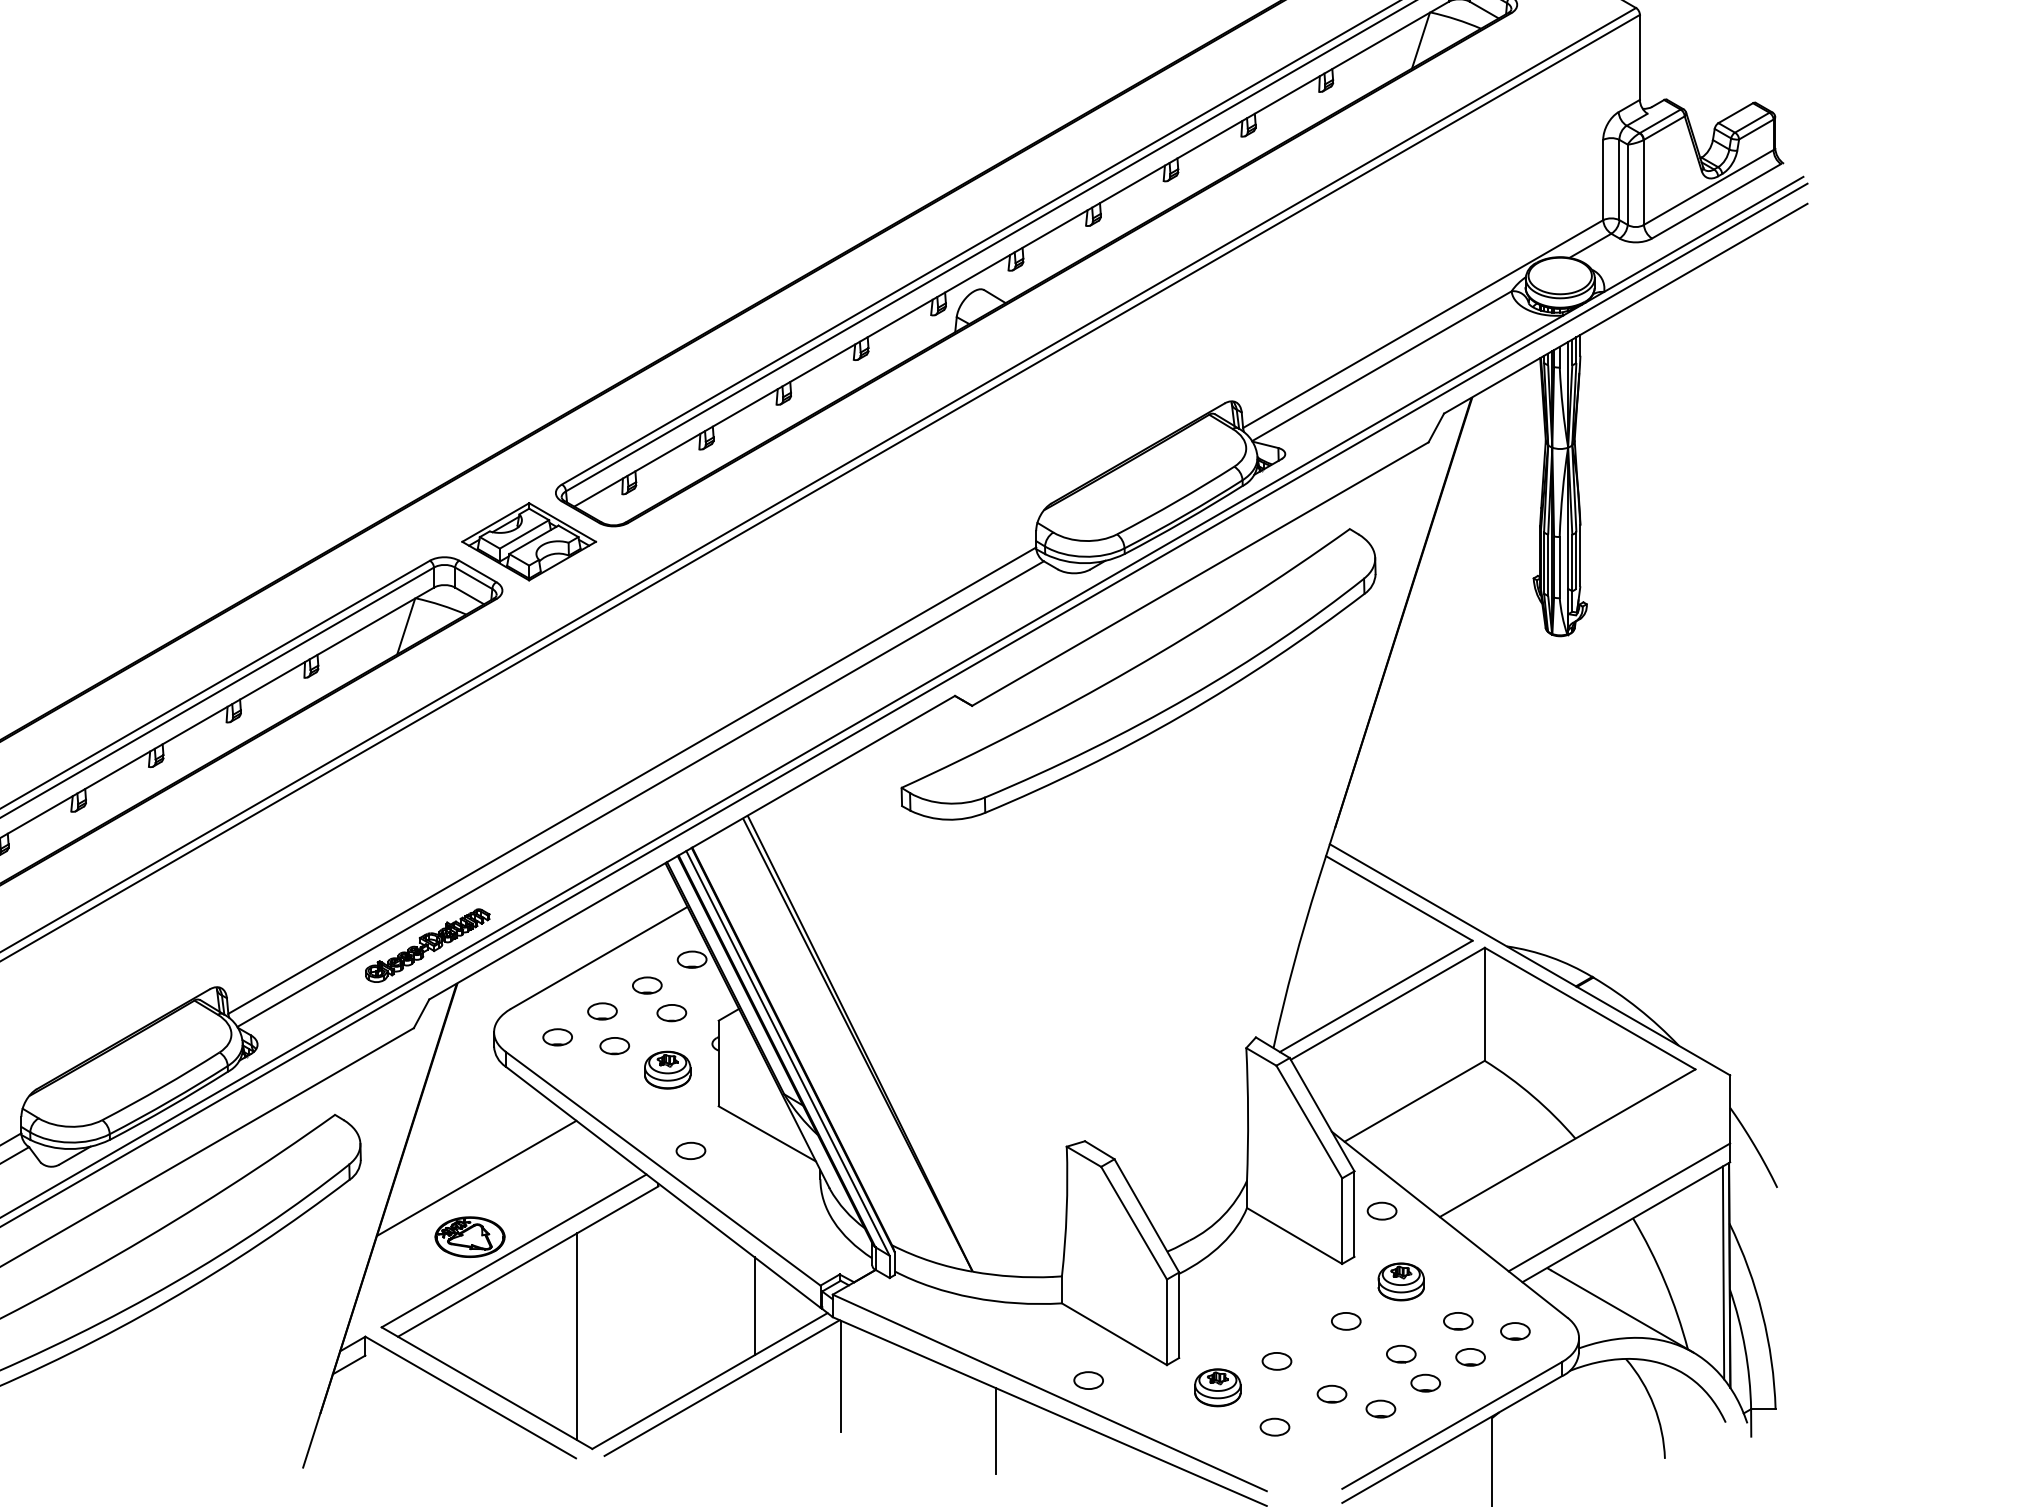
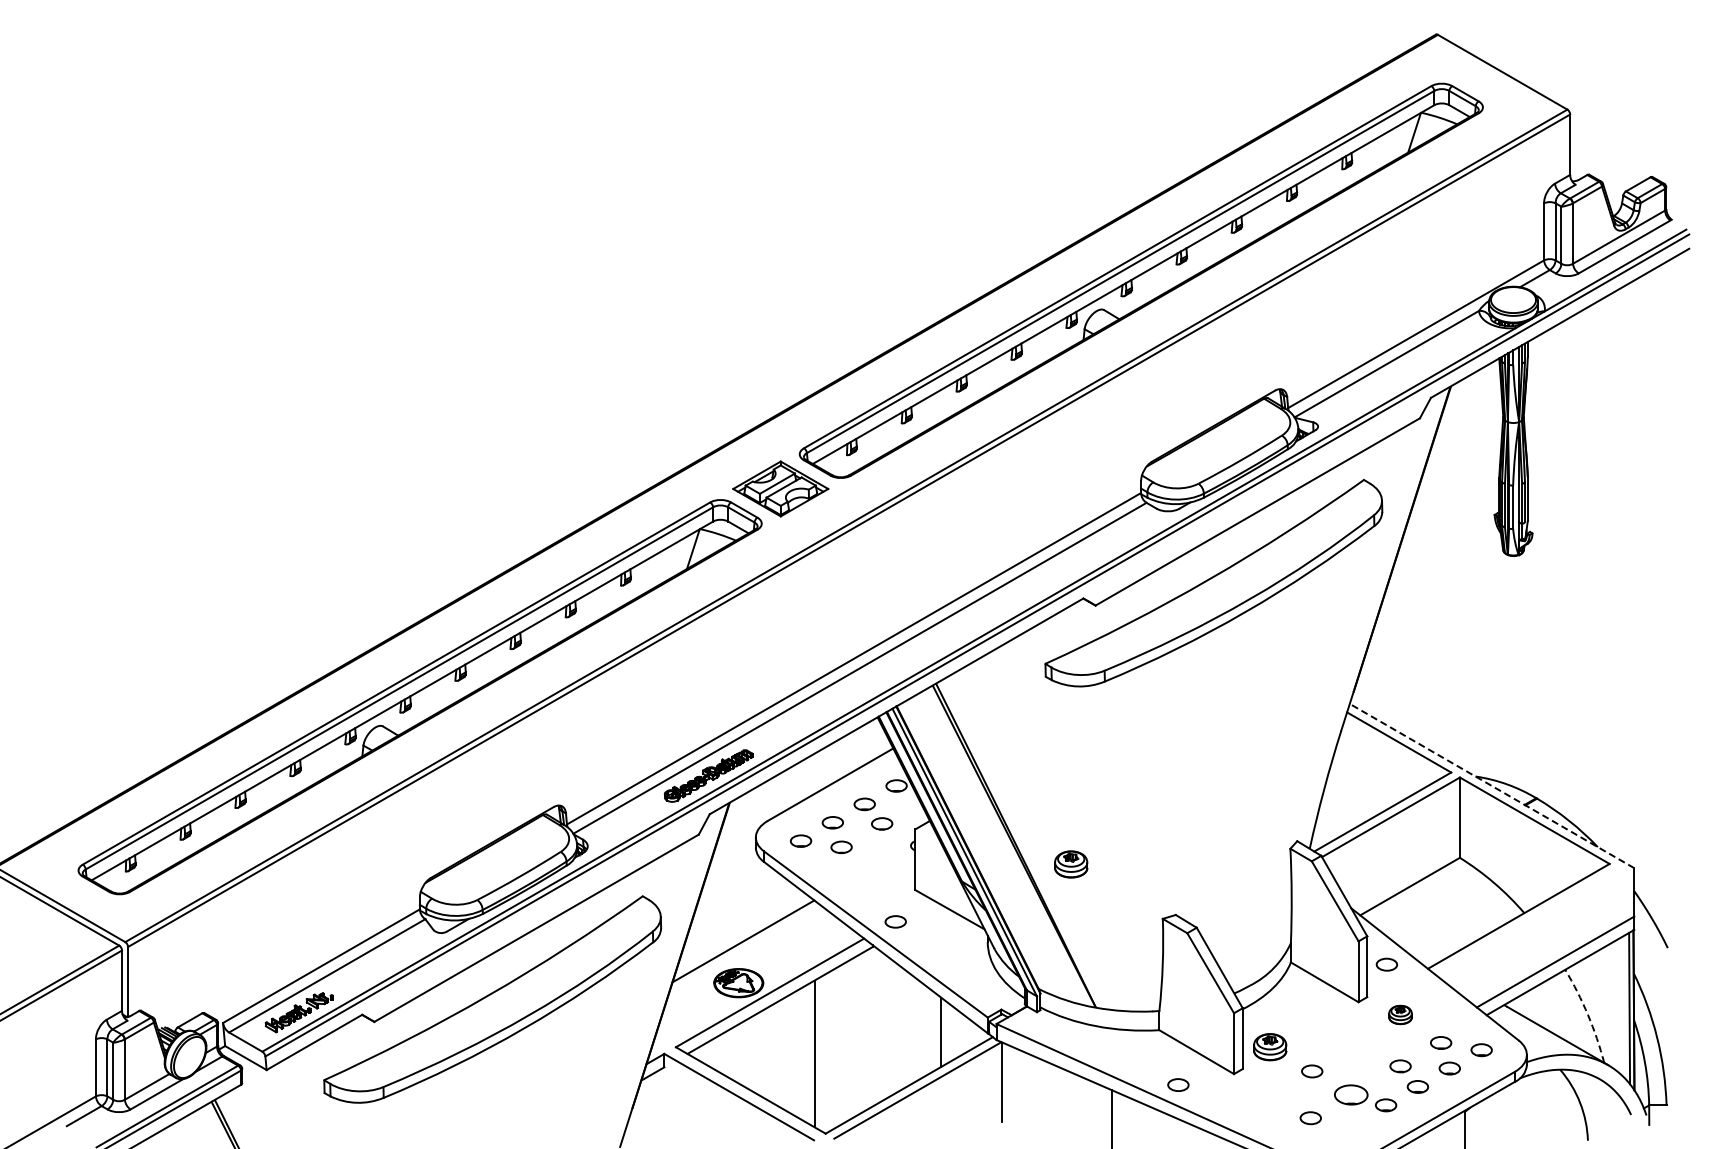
line: (1529, 959) -> (1491, 785), solid -> dashed
part: (668, 1070) -> (1071, 864), moved
part: (1401, 1281) -> (1400, 1014), size x0.7
arc: (1665, 1281) -> (1588, 1014), solid -> dashed
part: (1346, 1320) -> (1361, 1042), removed
part: (1218, 1388) -> (1270, 1047), moved
part: (1332, 1393) -> (1351, 1094), size x1.6

